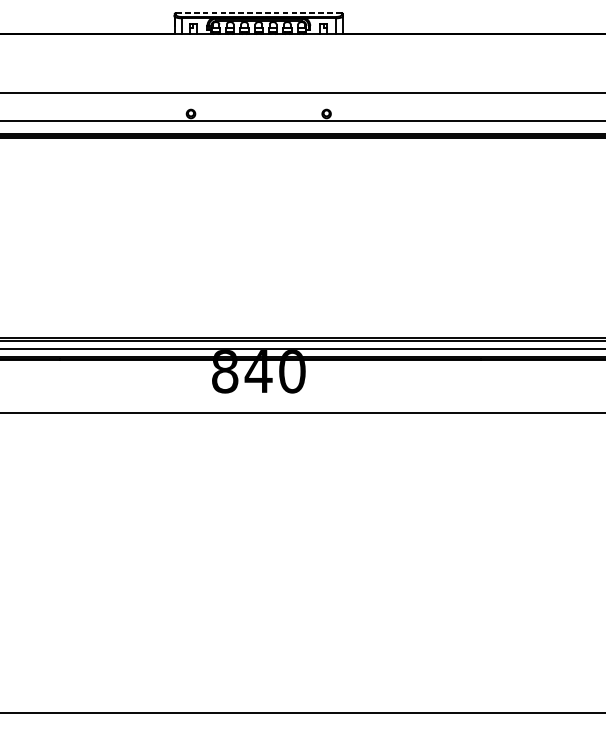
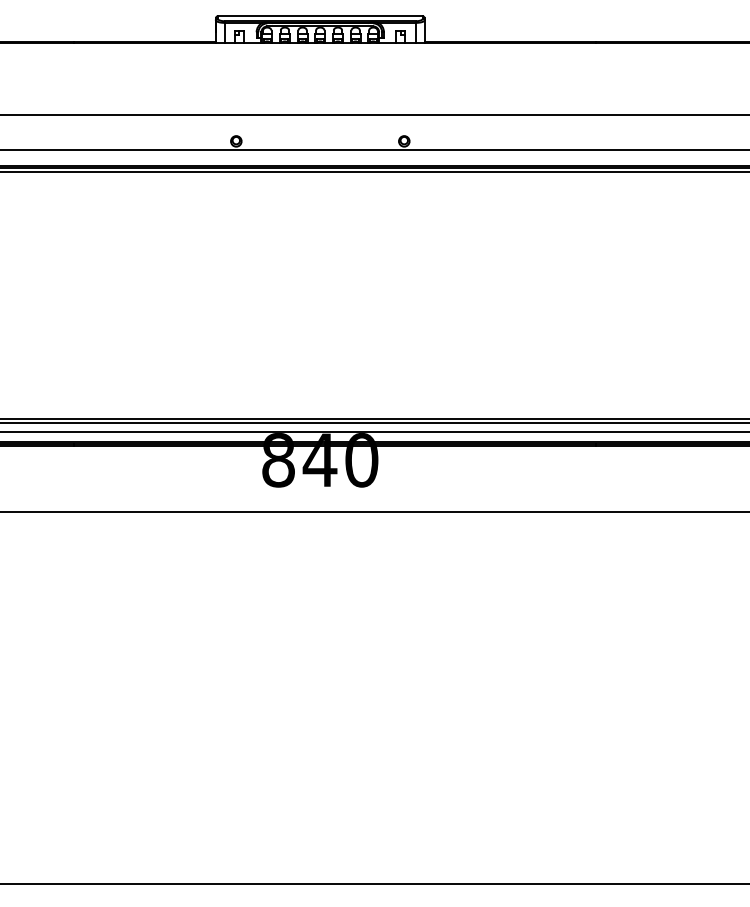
line: (258, 13) -> (320, 16), dashed -> solid

